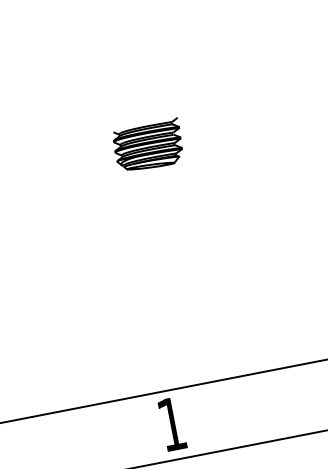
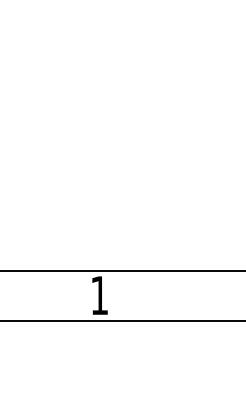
part: (148, 146) -> (121, 93), removed

